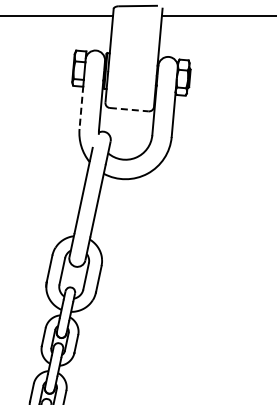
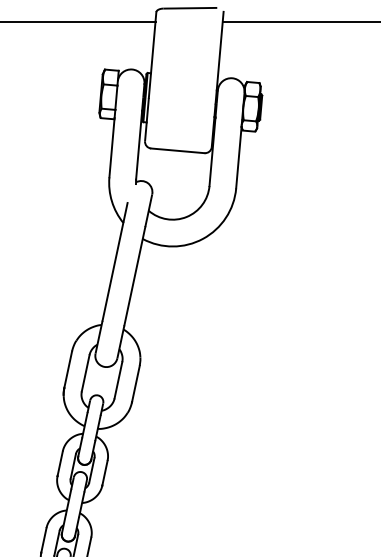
line: (81, 107) -> (112, 147), dashed -> solid
line: (129, 109) -> (178, 150), dashed -> solid

